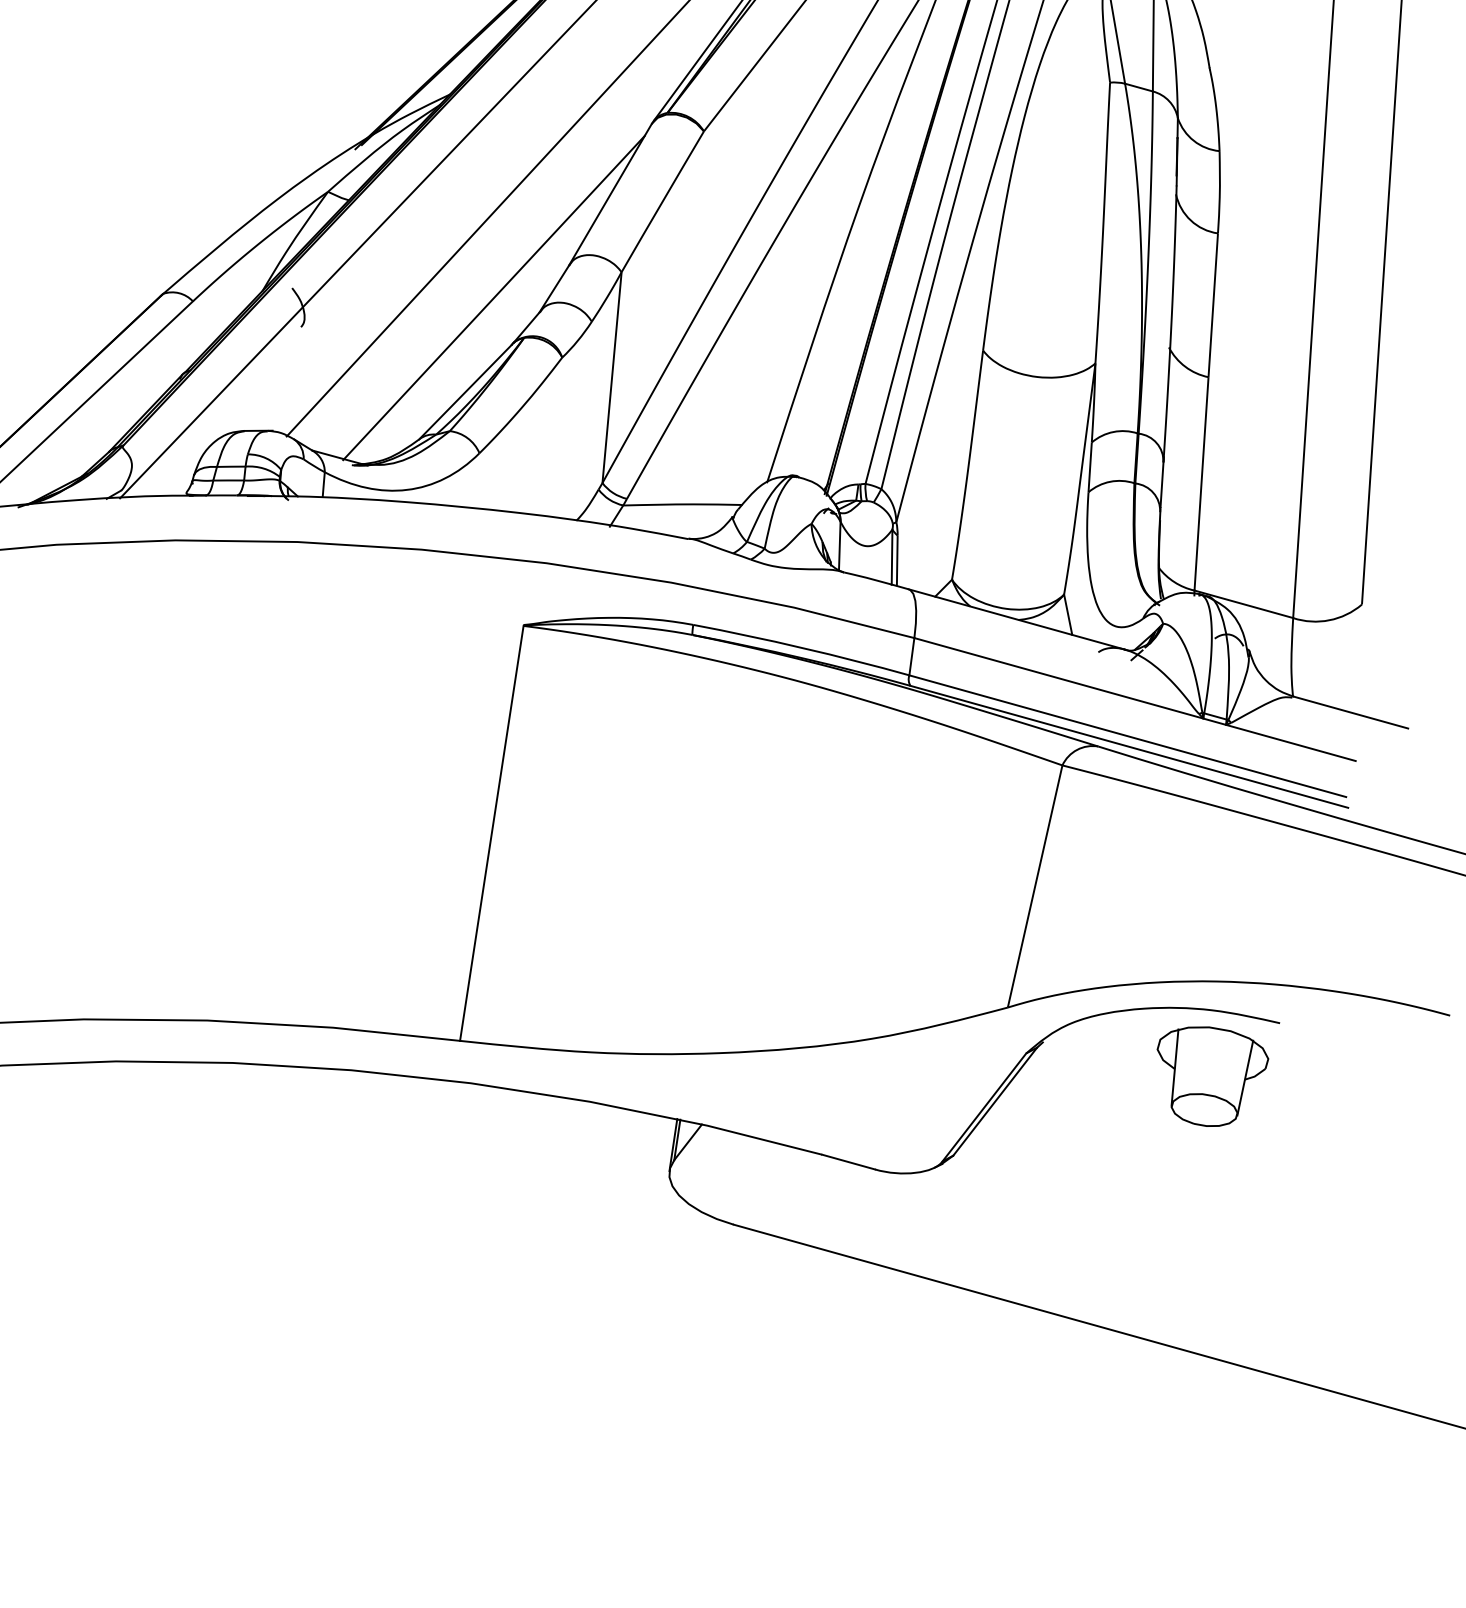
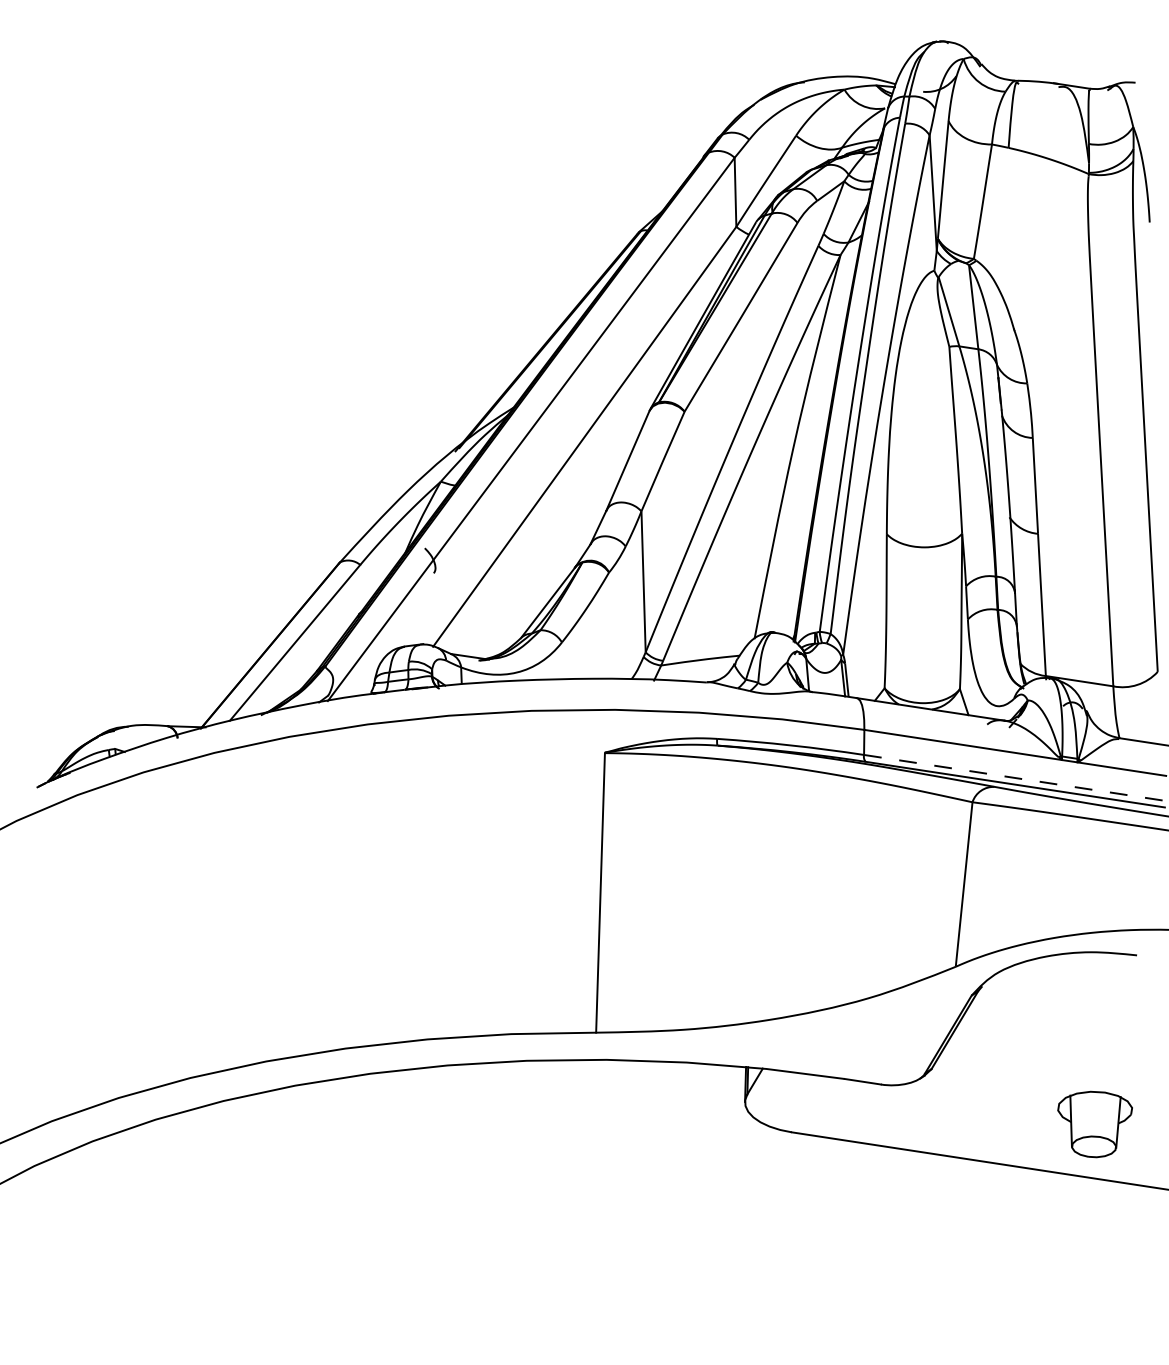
line: (493, 297) -> (558, 538), removed
line: (1129, 736) -> (1014, 777), solid -> dashed
part: (1209, 1076) -> (1094, 1124), moved

